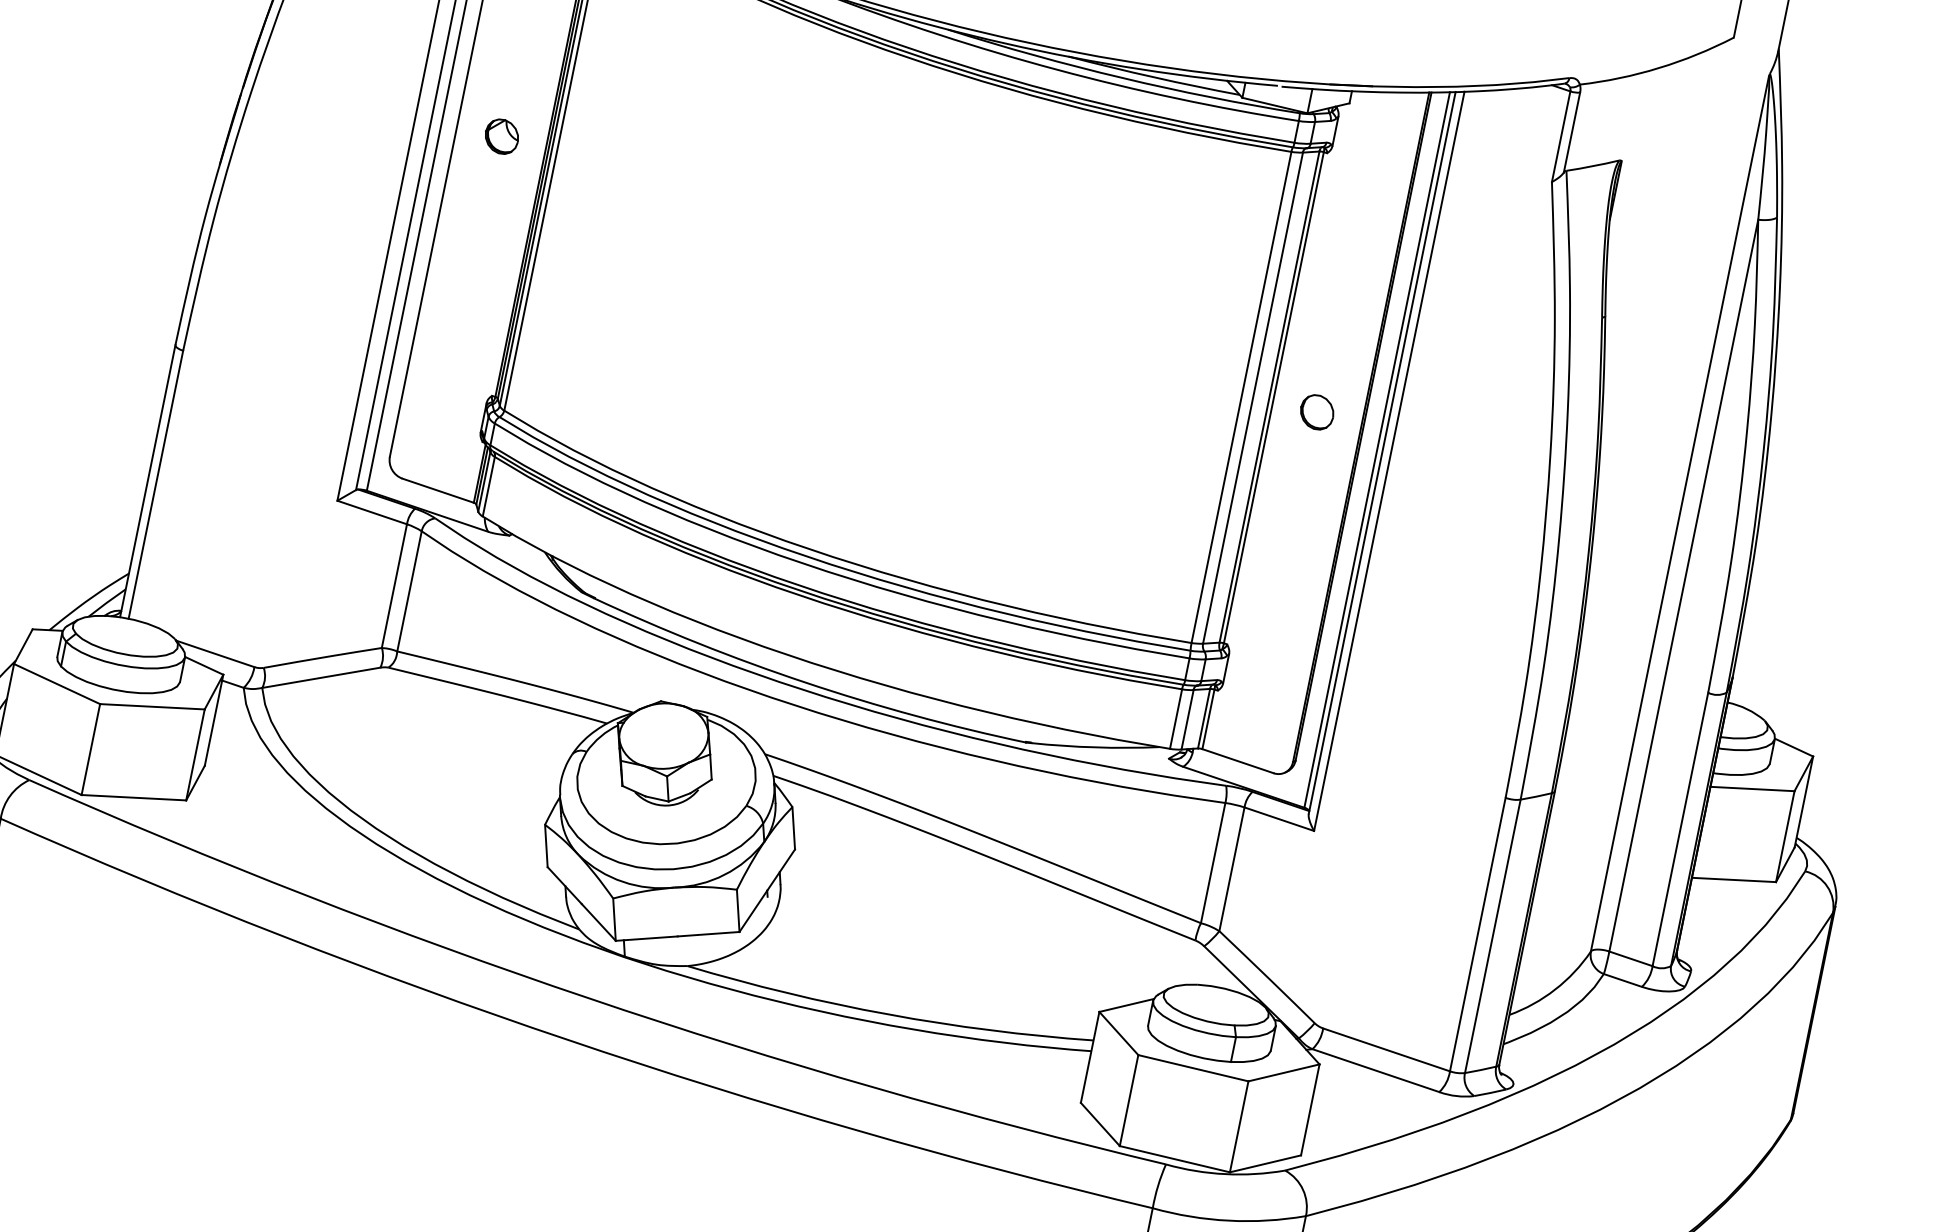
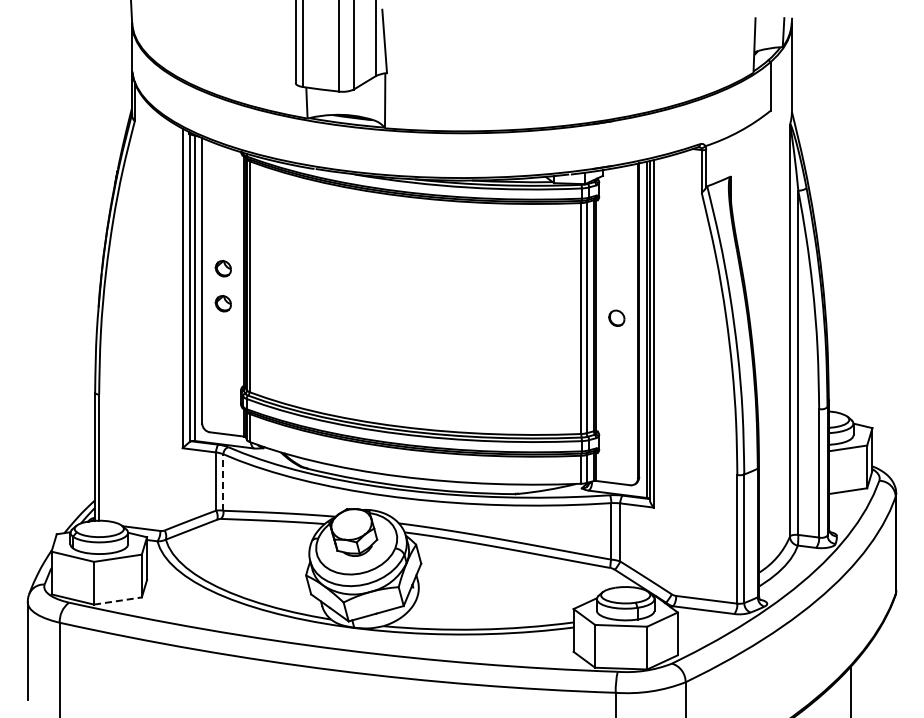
part: (484, 210) -> (222, 303), added
line: (409, 591) -> (223, 482), solid -> dashed
line: (135, 796) -> (118, 600), solid -> dashed

